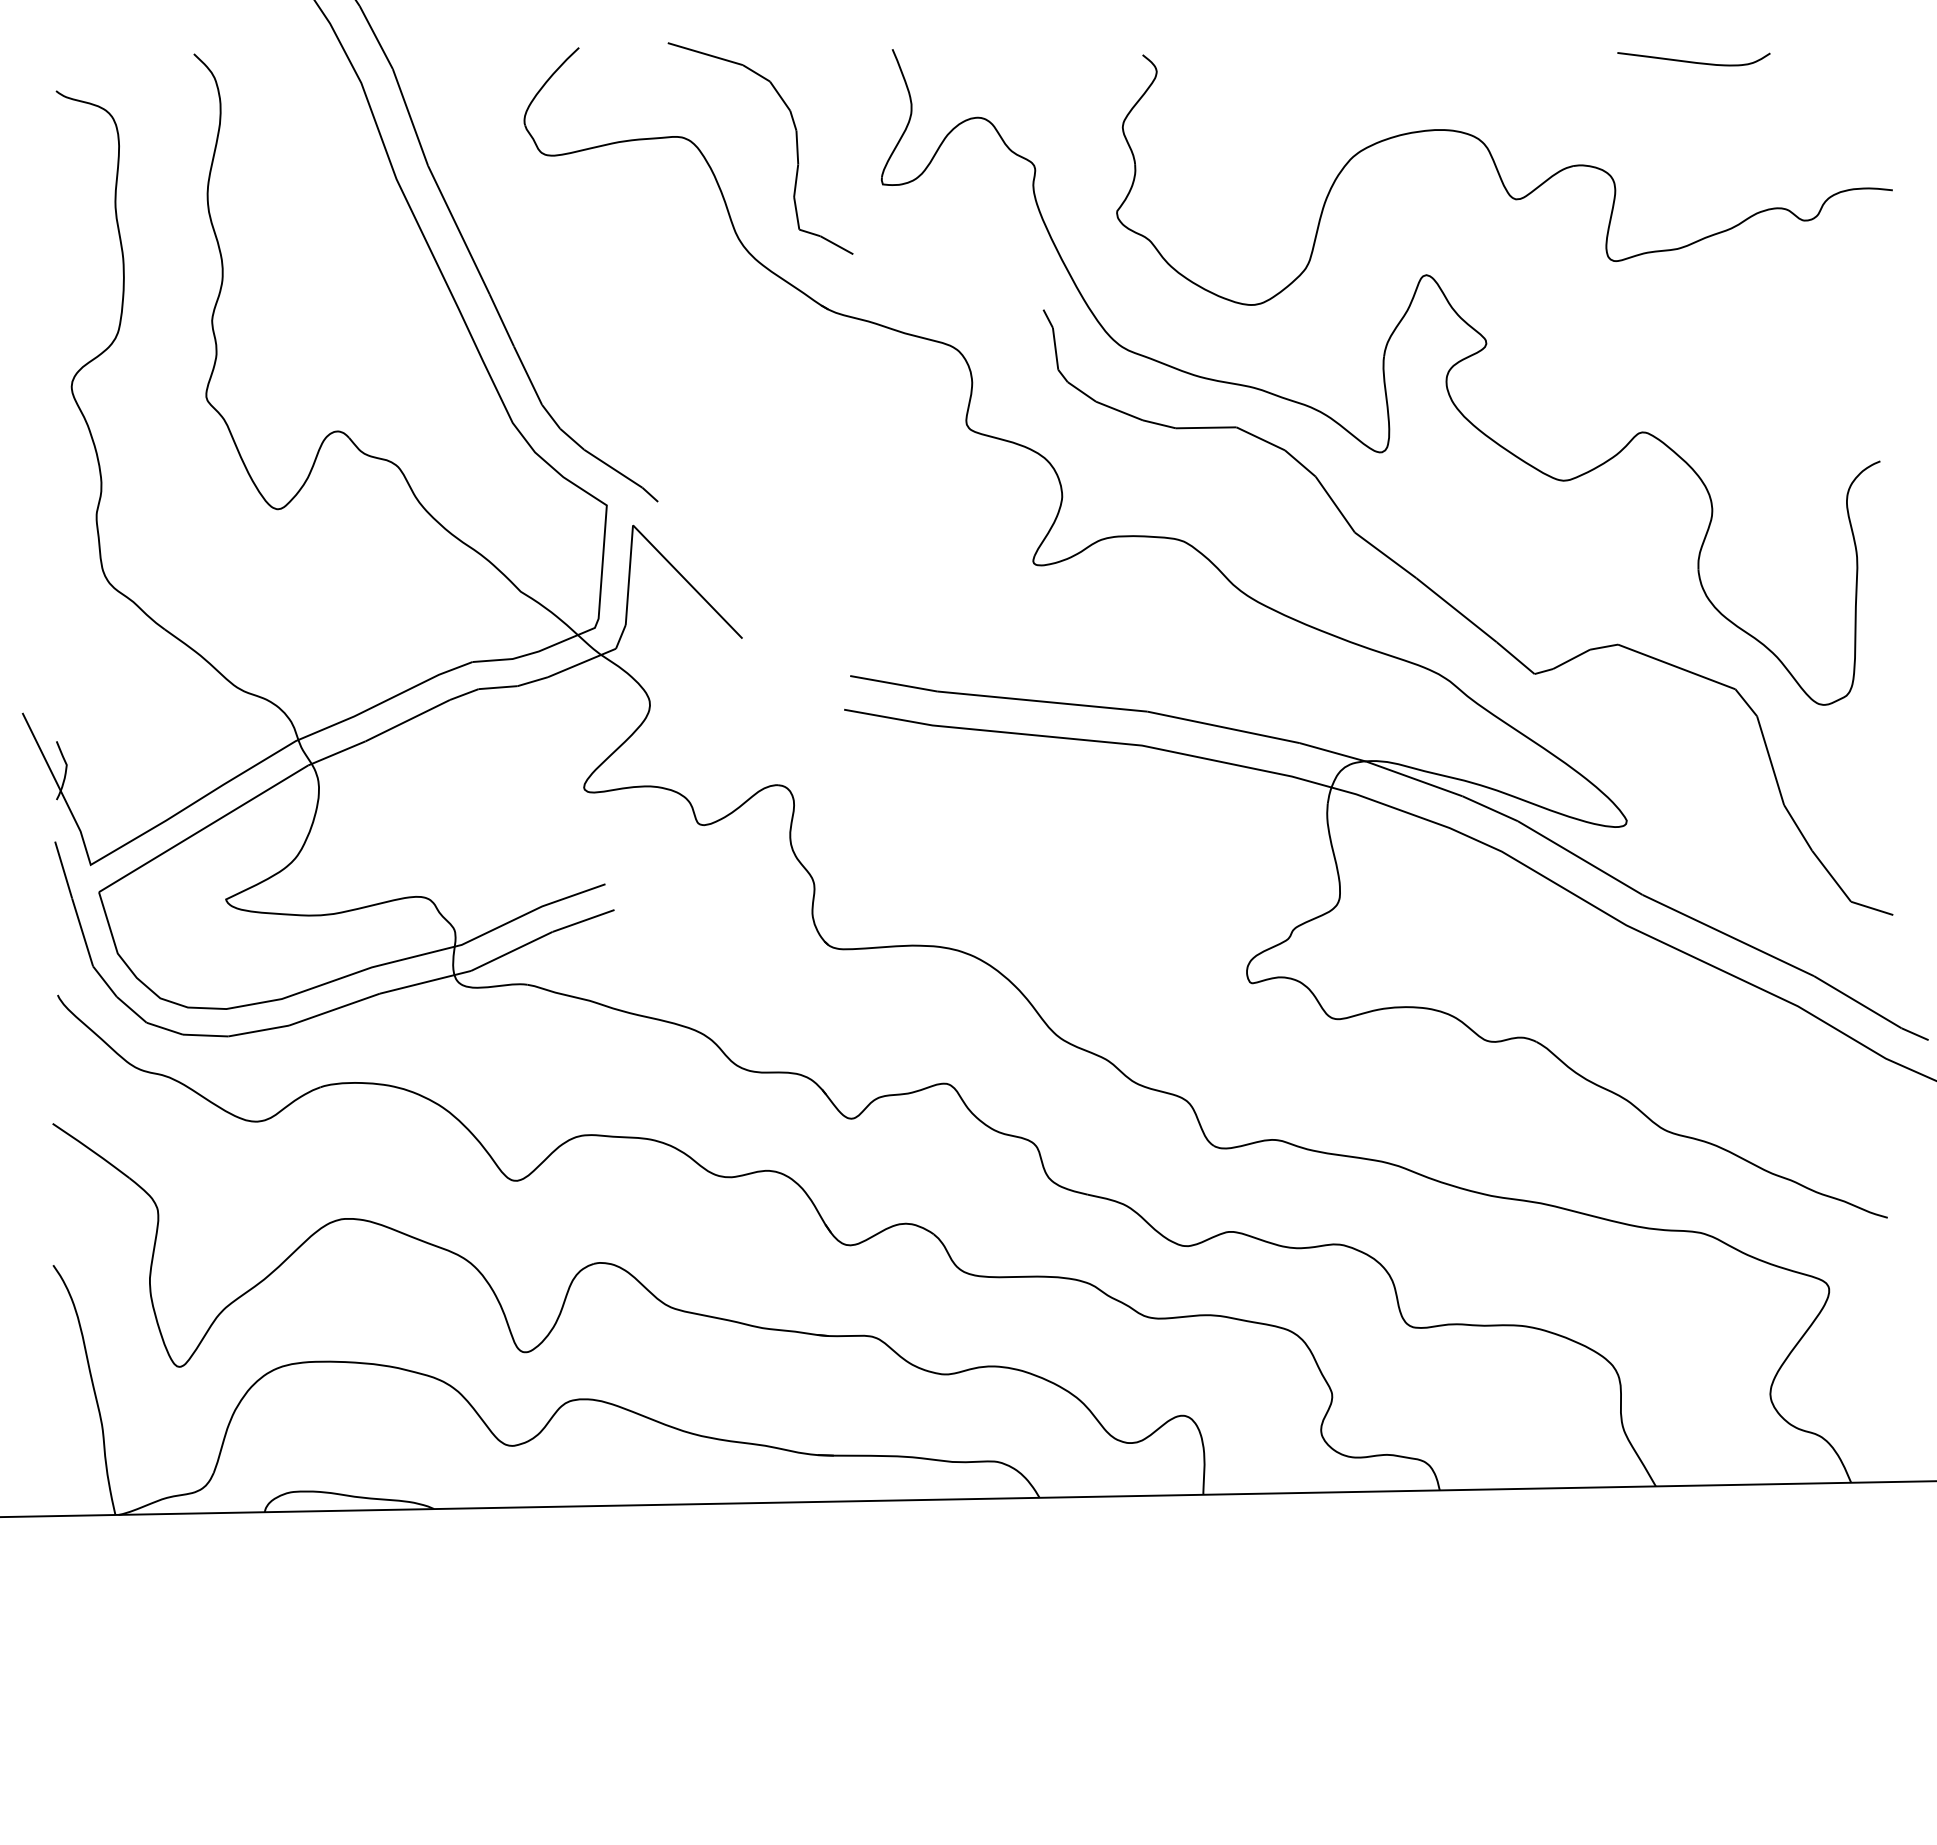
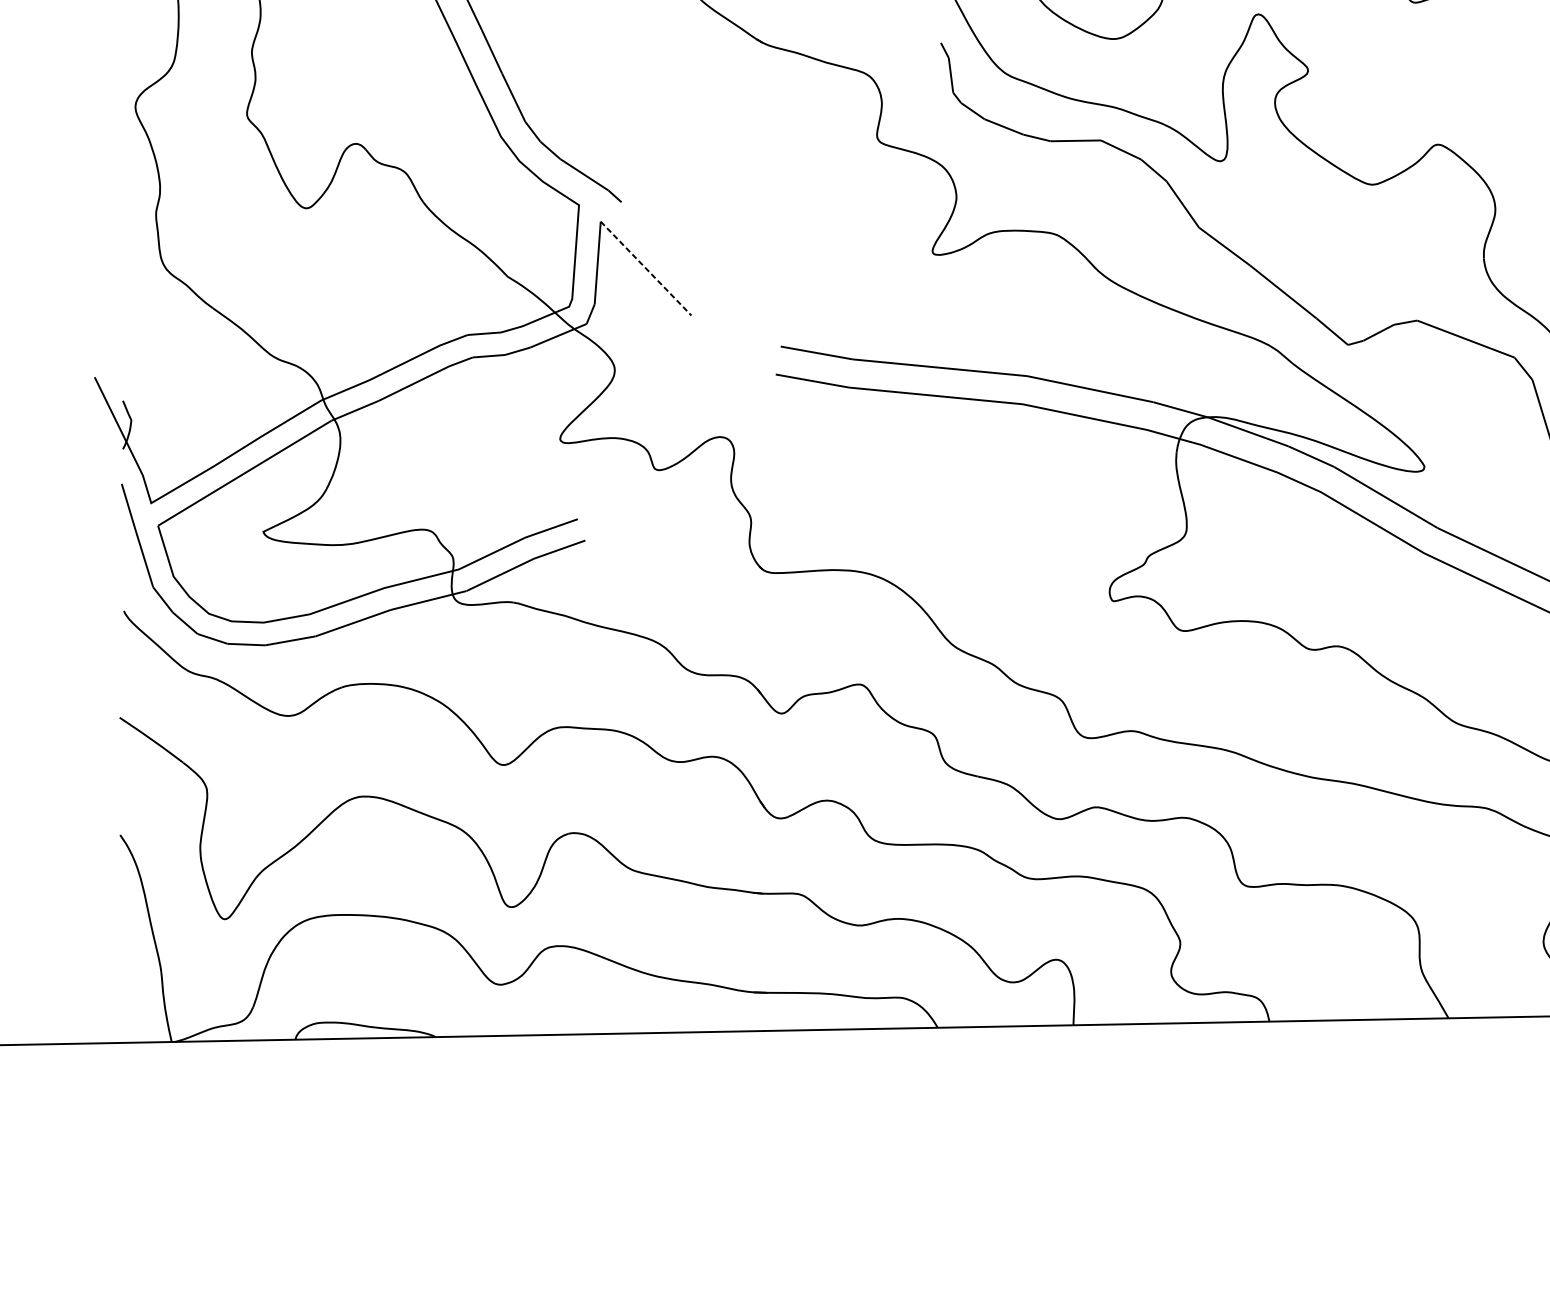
line: (687, 581) -> (645, 268), solid -> dashed

